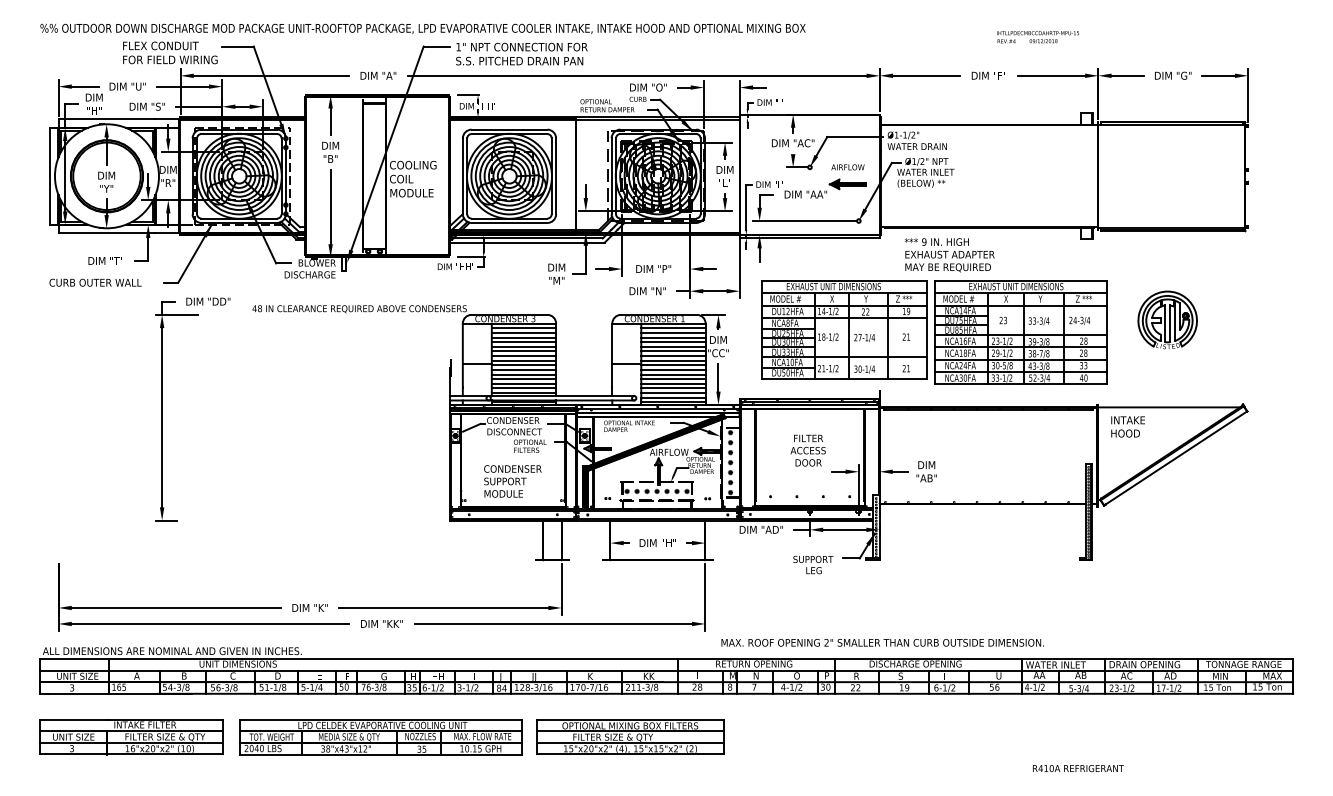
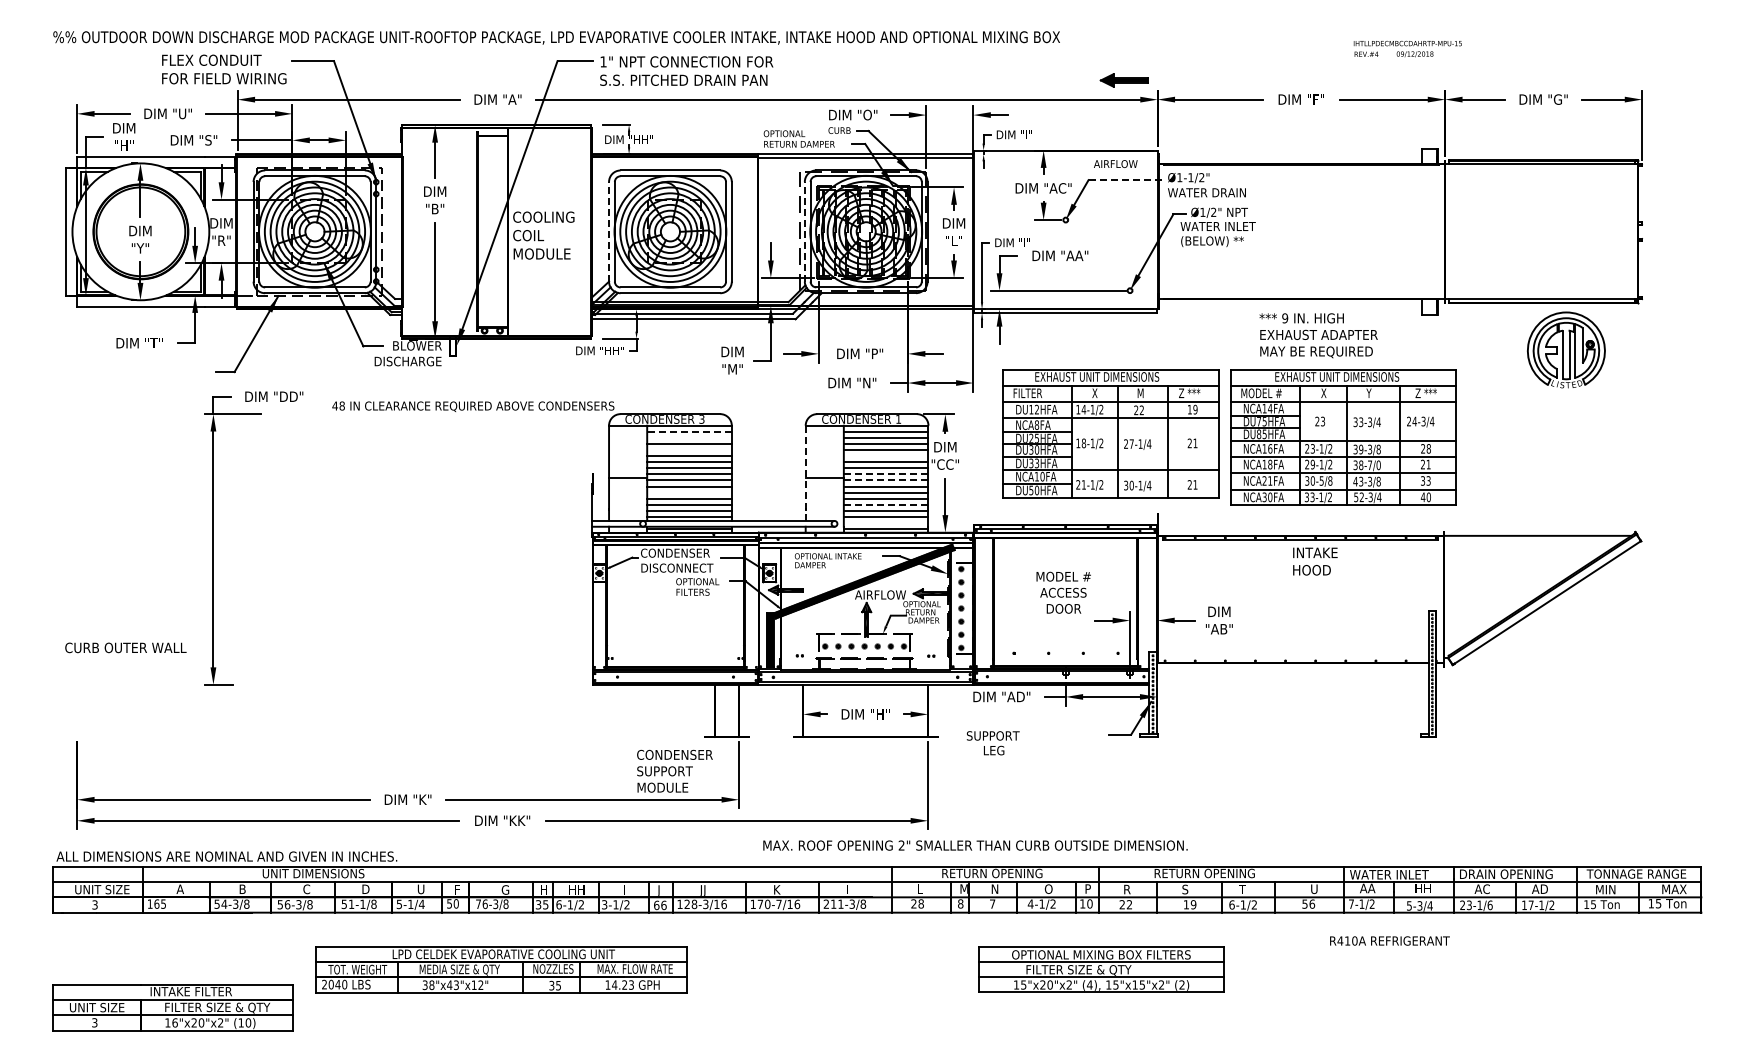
text: (1037, 36) -> (1407, 48), moved
line: (855, 137) -> (1125, 180), solid -> dashed
text: (847, 166) -> (1115, 163), moved
line: (463, 176) -> (609, 231), solid -> dashed
line: (611, 176) -> (804, 231), solid -> dashed
part: (847, 184) -> (1123, 80), moved
text: (949, 255) -> (1318, 335), moved
text: (95, 282) -> (125, 647), moved
text: (786, 299) -> (1034, 393), MODEL # -> FILTER
text: (866, 299) -> (1140, 393), Y -> M
part: (1167, 319) -> (1566, 349), moved
line: (523, 328) -> (689, 431), solid -> dashed
line: (523, 332) -> (689, 437), removed
line: (523, 342) -> (689, 450), removed
line: (672, 347) -> (885, 456), removed
text: (1047, 353) -> (1378, 464), 38-7/8 -> 38-7/0
text: (1085, 353) -> (1428, 464), 28 -> 21
line: (612, 359) -> (805, 473), solid -> dashed
line: (672, 360) -> (885, 474), solid -> dashed
line: (672, 365) -> (885, 480), solid -> dashed
text: (965, 365) -> (1270, 480), NCA24FA -> NCA21FA
line: (523, 374) -> (689, 492), removed
line: (672, 383) -> (885, 504), solid -> dashed
line: (672, 398) -> (885, 523), removed
text: (1128, 426) -> (1315, 561), moved
text: (808, 438) -> (1063, 576), FILTER -> MODEL #
text: (512, 480) -> (674, 770), moved
text: (812, 565) -> (992, 743), moved
text: (882, 642) -> (975, 845), moved
text: (915, 664) -> (1204, 873), DISCHARGE OPENING -> RETURN OPENING
text: (1081, 675) -> (1422, 888), AB -> HH
text: (319, 676) -> (420, 889), E -> U
text: (649, 676) -> (854, 889), KK -> I
text: (822, 686) -> (1082, 903), 30 -> 10
text: (1027, 686) -> (1351, 903), 4-1/2 -> 7-1/2
text: (501, 688) -> (660, 905), 84 -> 66
text: (1132, 688) -> (1489, 905), 23-1/2 -> 23-1/6
part: (131, 737) -> (172, 1007), moved
part: (630, 737) -> (1101, 969), moved
text: (473, 748) -> (622, 984), 10.15 -> 14.23
text: (1078, 768) -> (1389, 940), moved

